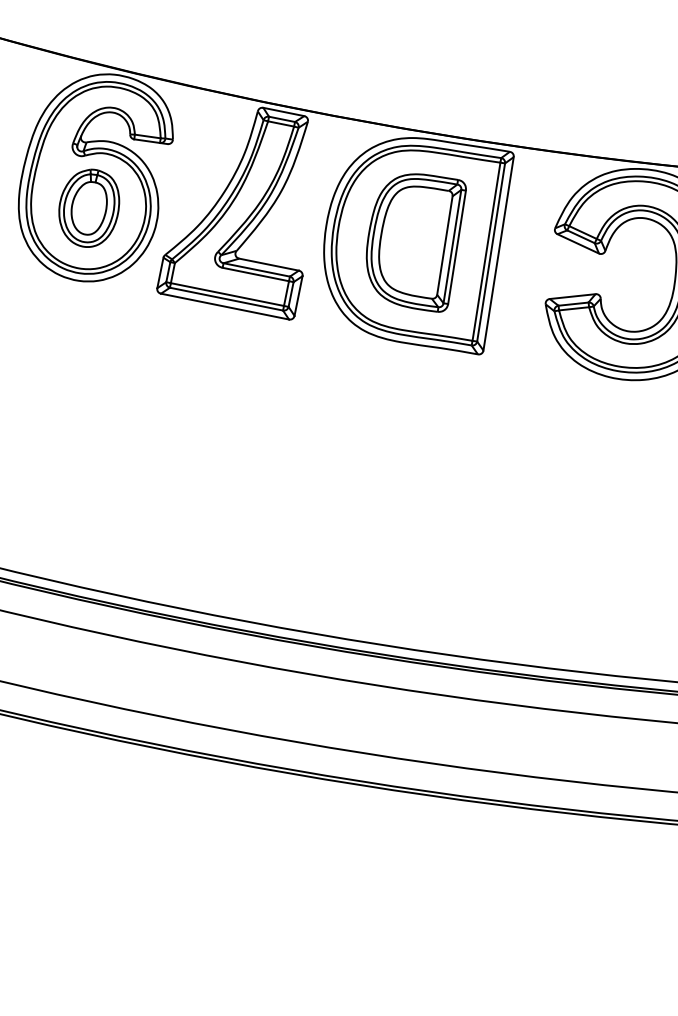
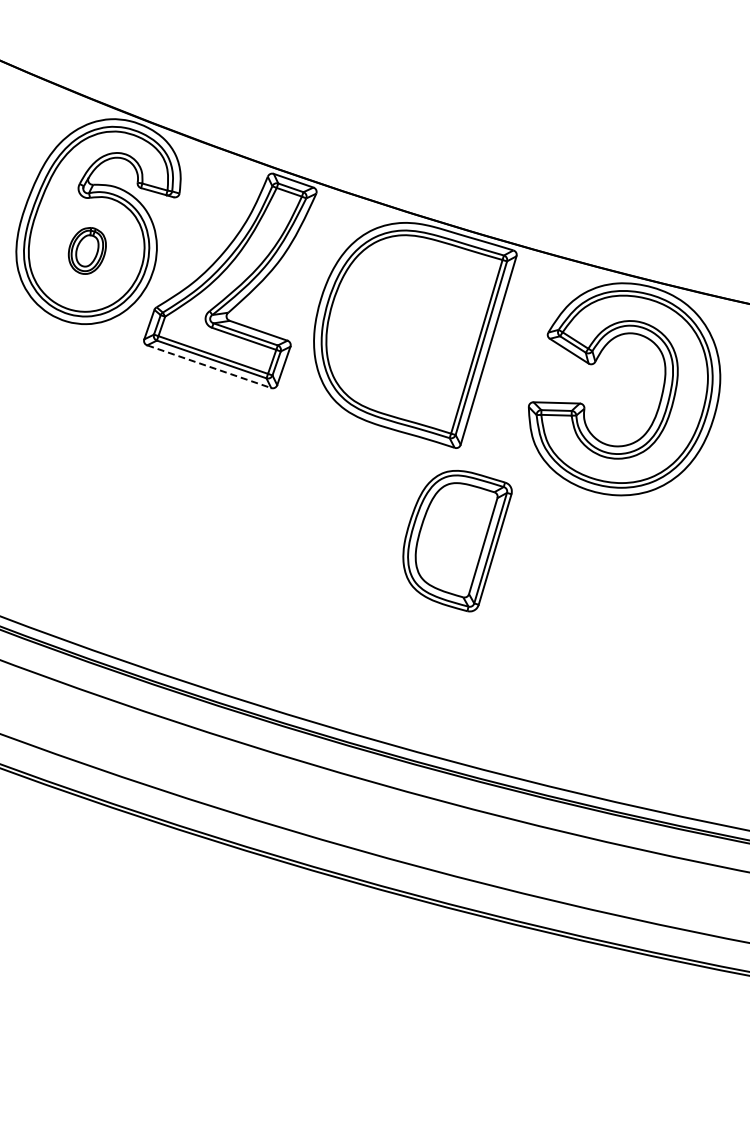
part: (89, 207) -> (87, 250), size x0.6
part: (418, 244) -> (457, 541), moved
line: (225, 306) -> (209, 366), solid -> dashed

